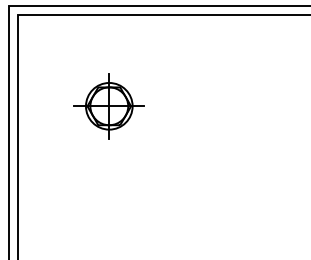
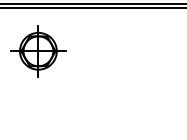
part: (109, 106) -> (38, 51), size x1.67

